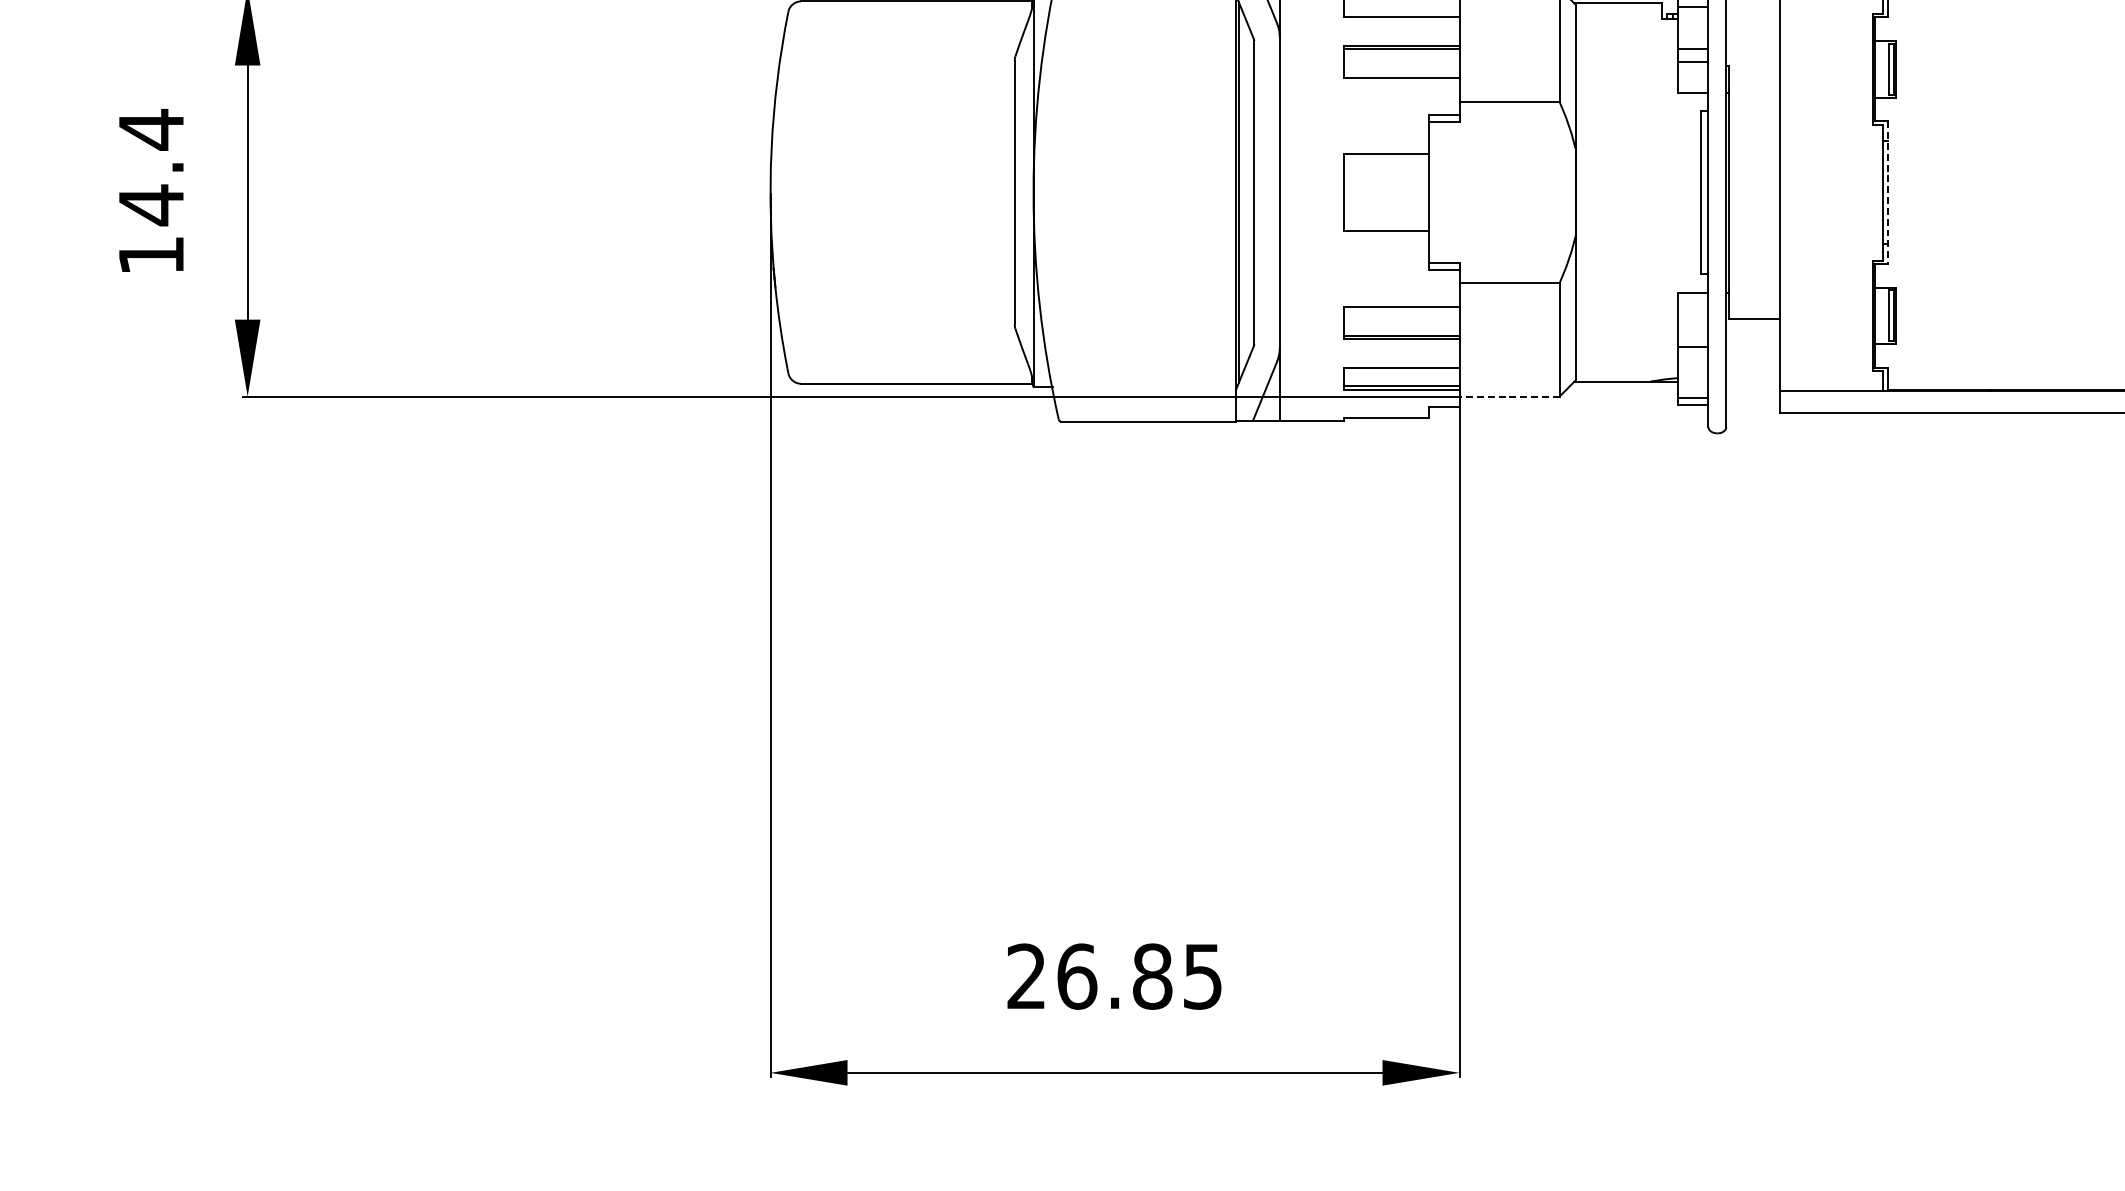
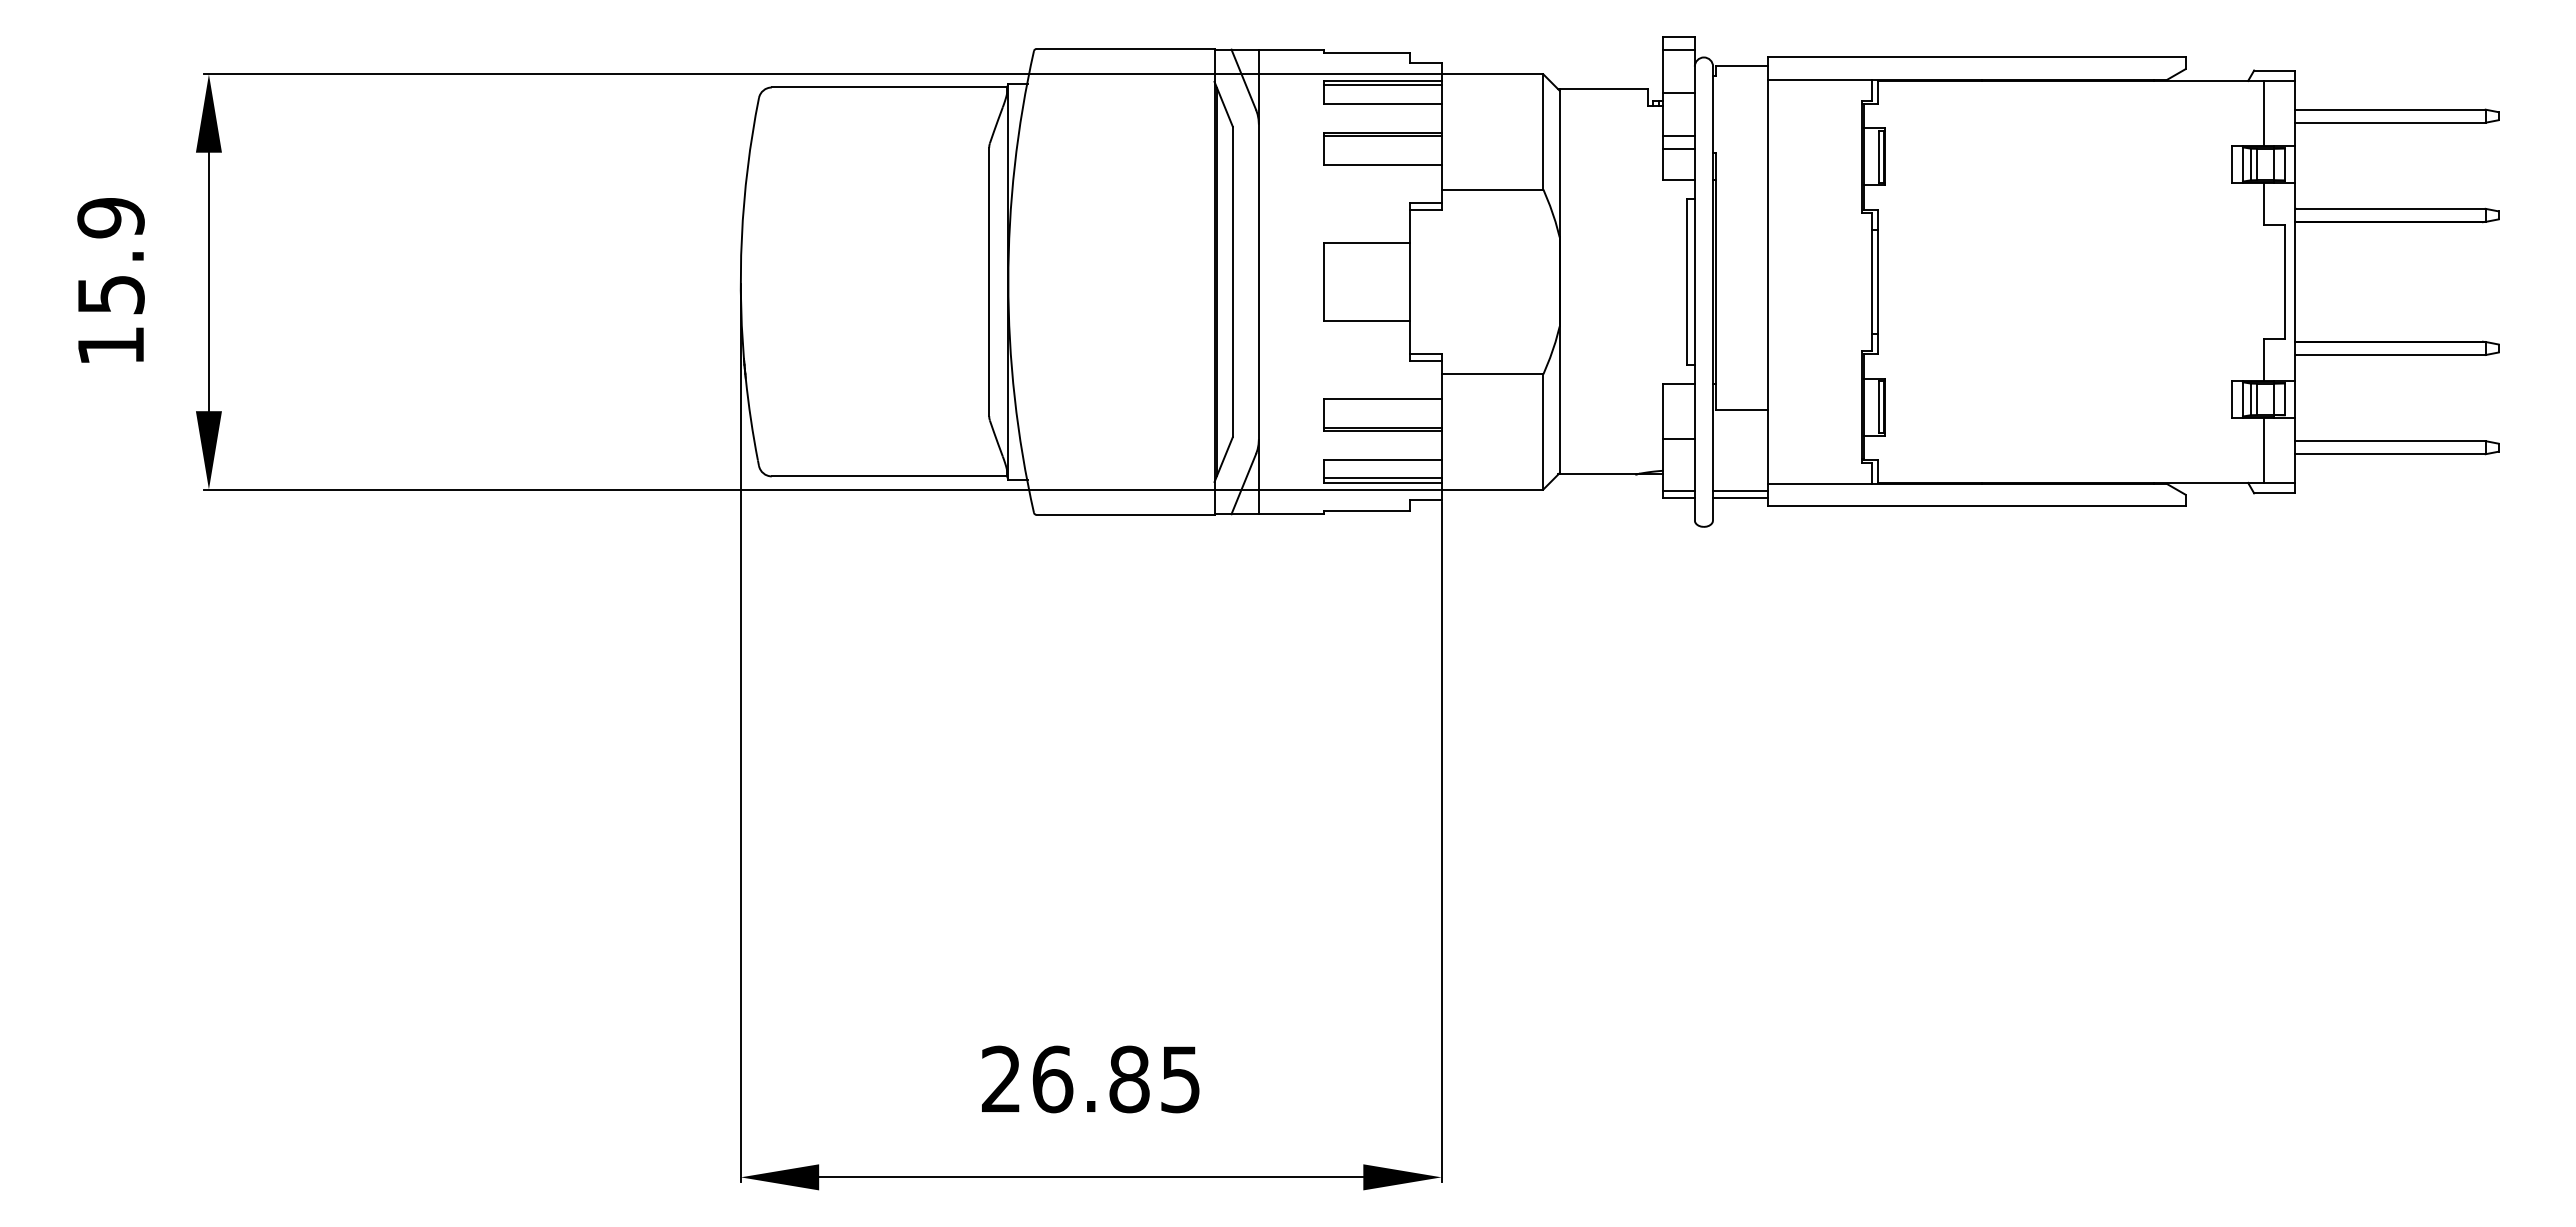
text: (150, 167) -> (110, 256), 14.4 -> 15.9
line: (1888, 193) -> (1877, 282), dashed -> solid
line: (1509, 396) -> (1492, 489), dashed -> solid
line: (1753, 397) -> (1740, 490), added
line: (1753, 404) -> (1740, 497), added

